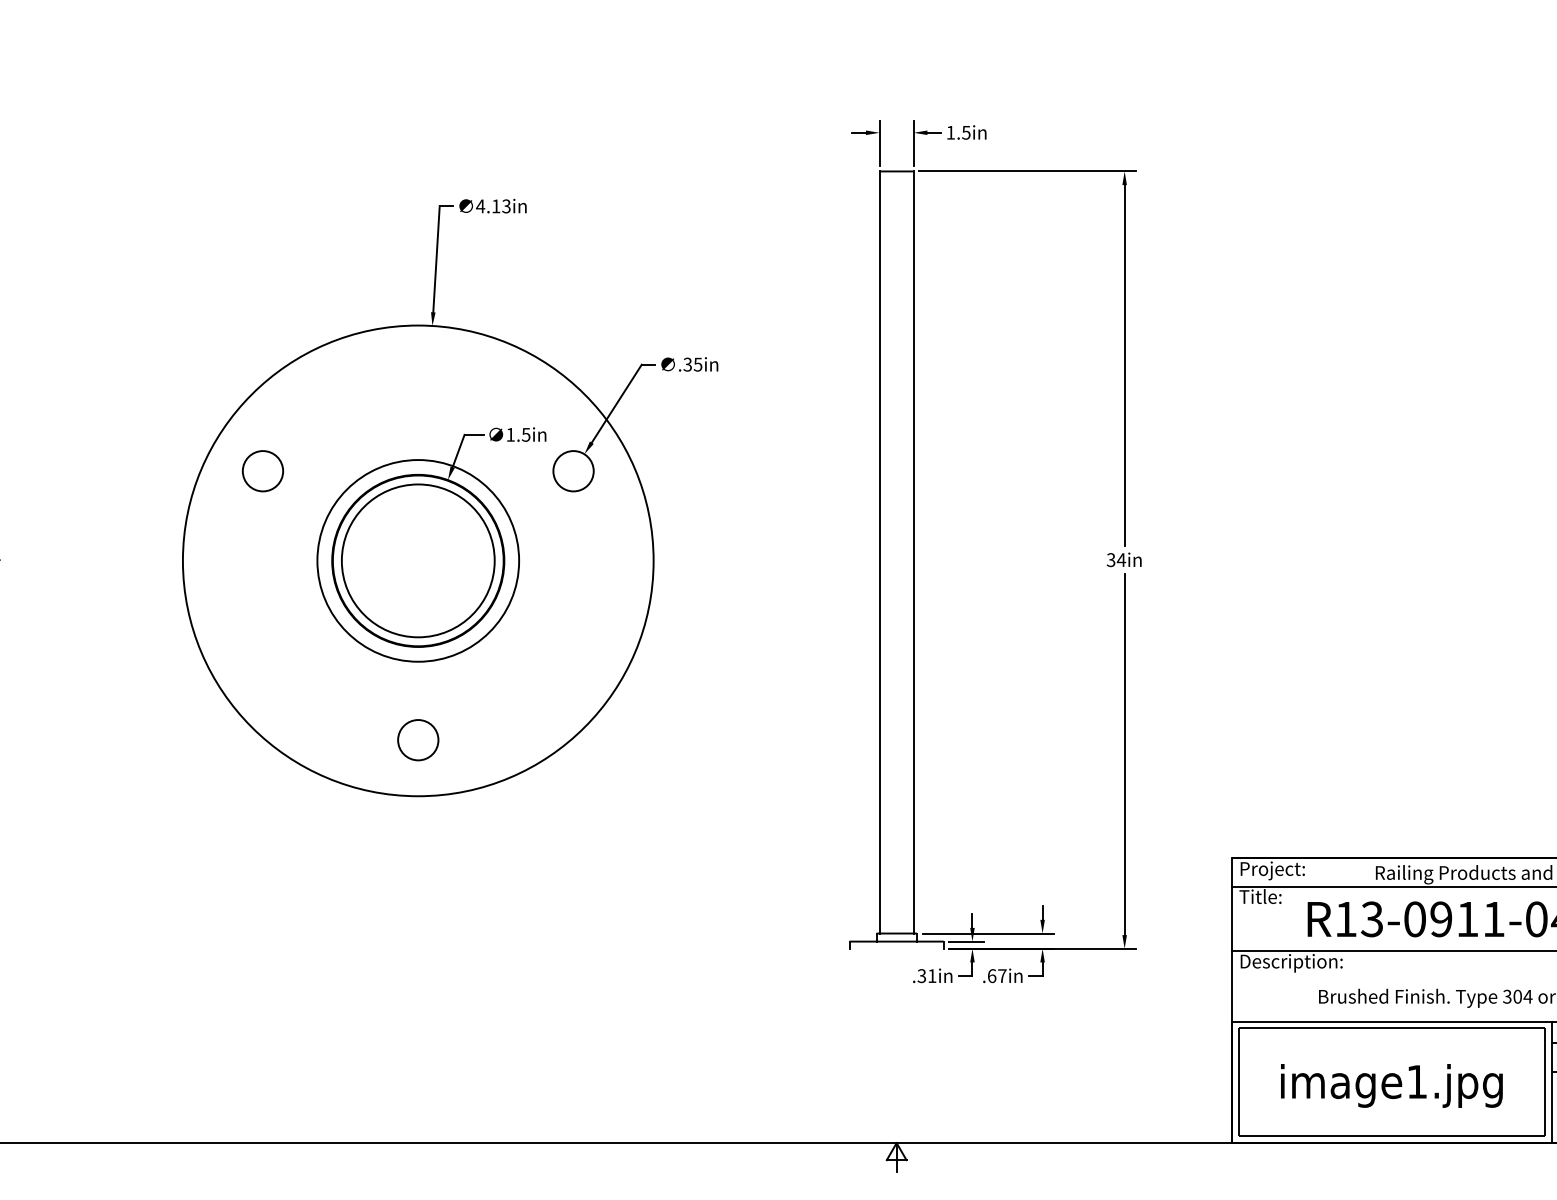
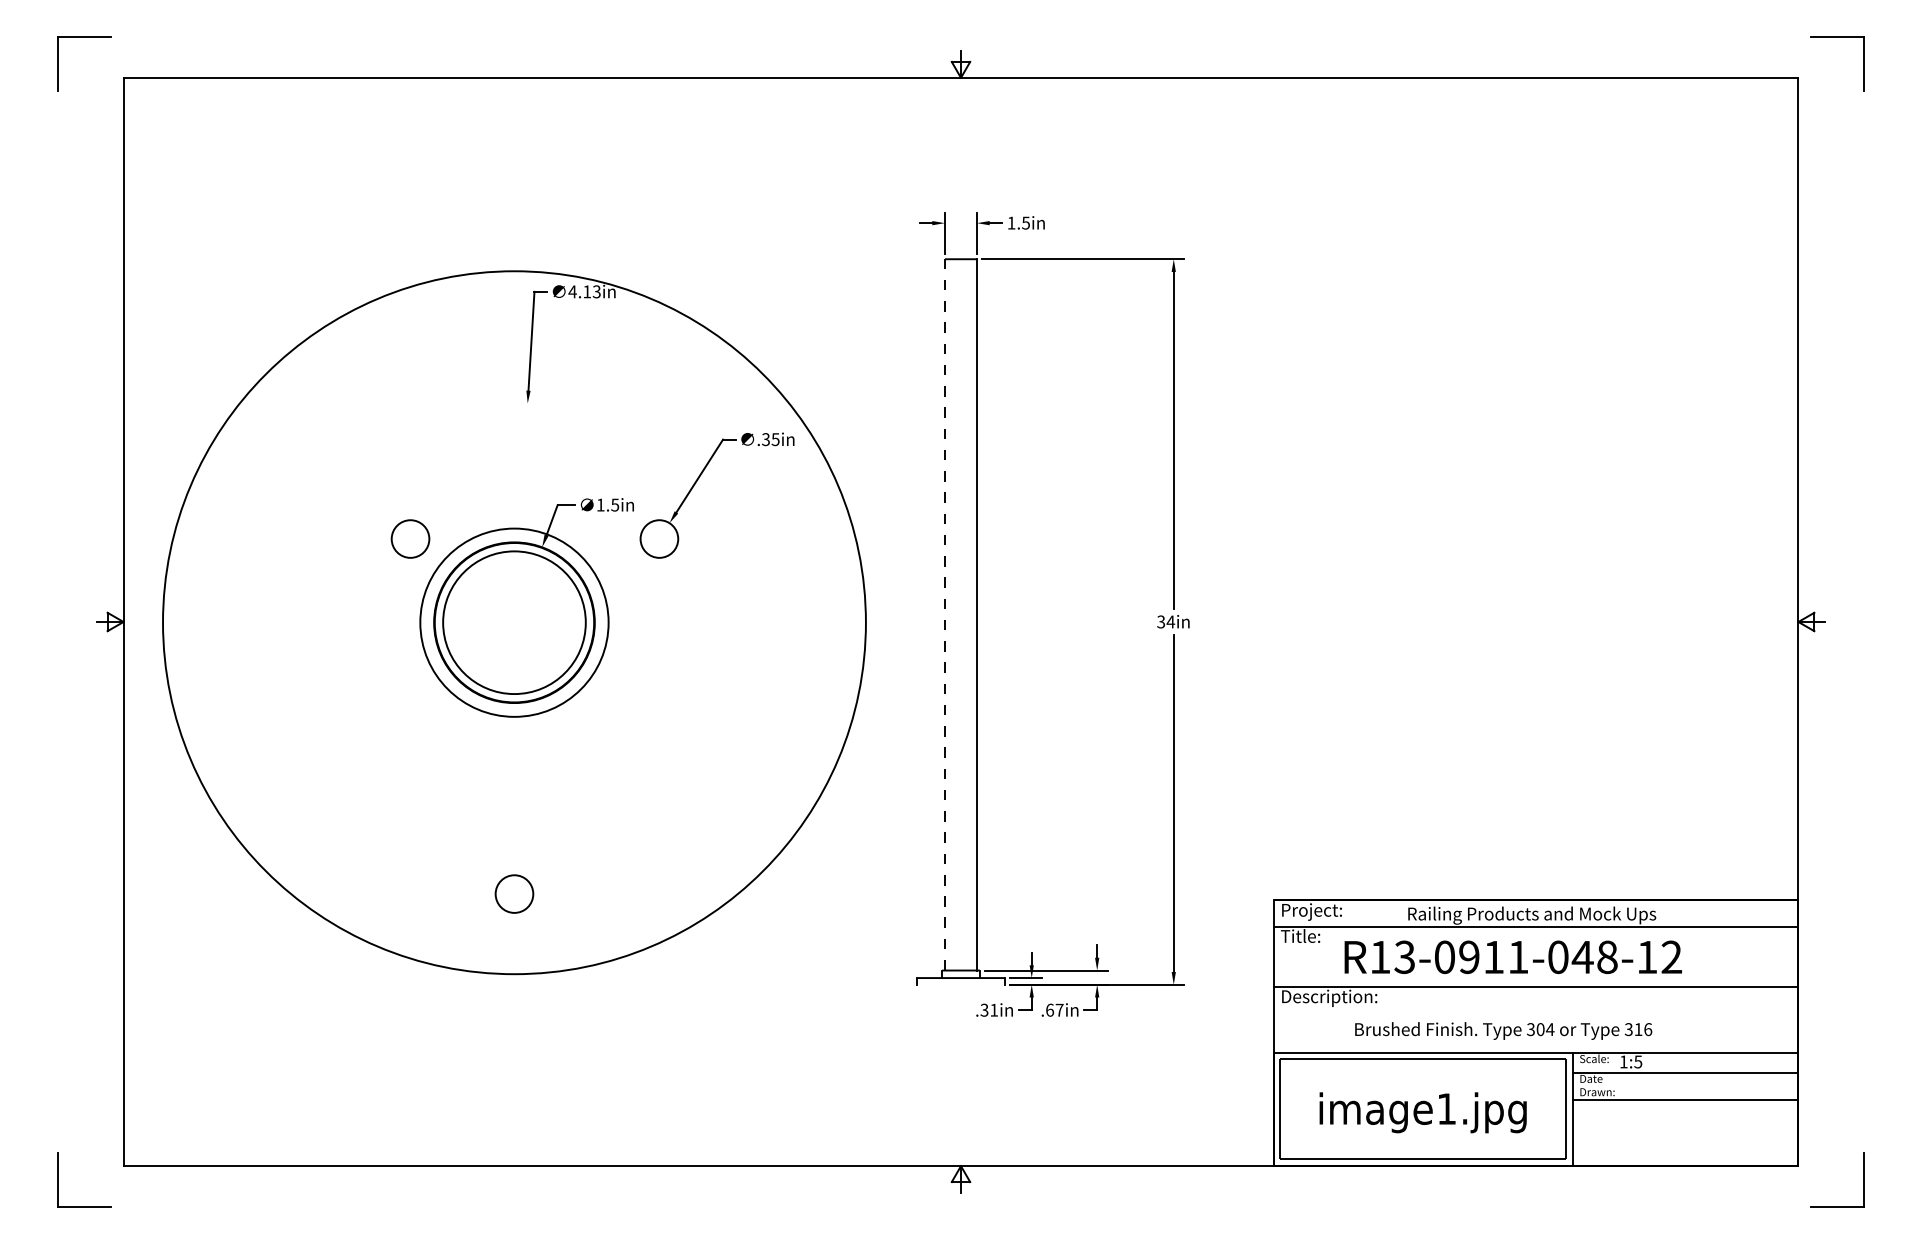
circle: (262, 470) -> (410, 538), moved
line: (880, 552) -> (945, 614), solid -> dashed
circle: (418, 560) -> (514, 622), size x1.6
circle: (418, 739) -> (514, 893), moved

